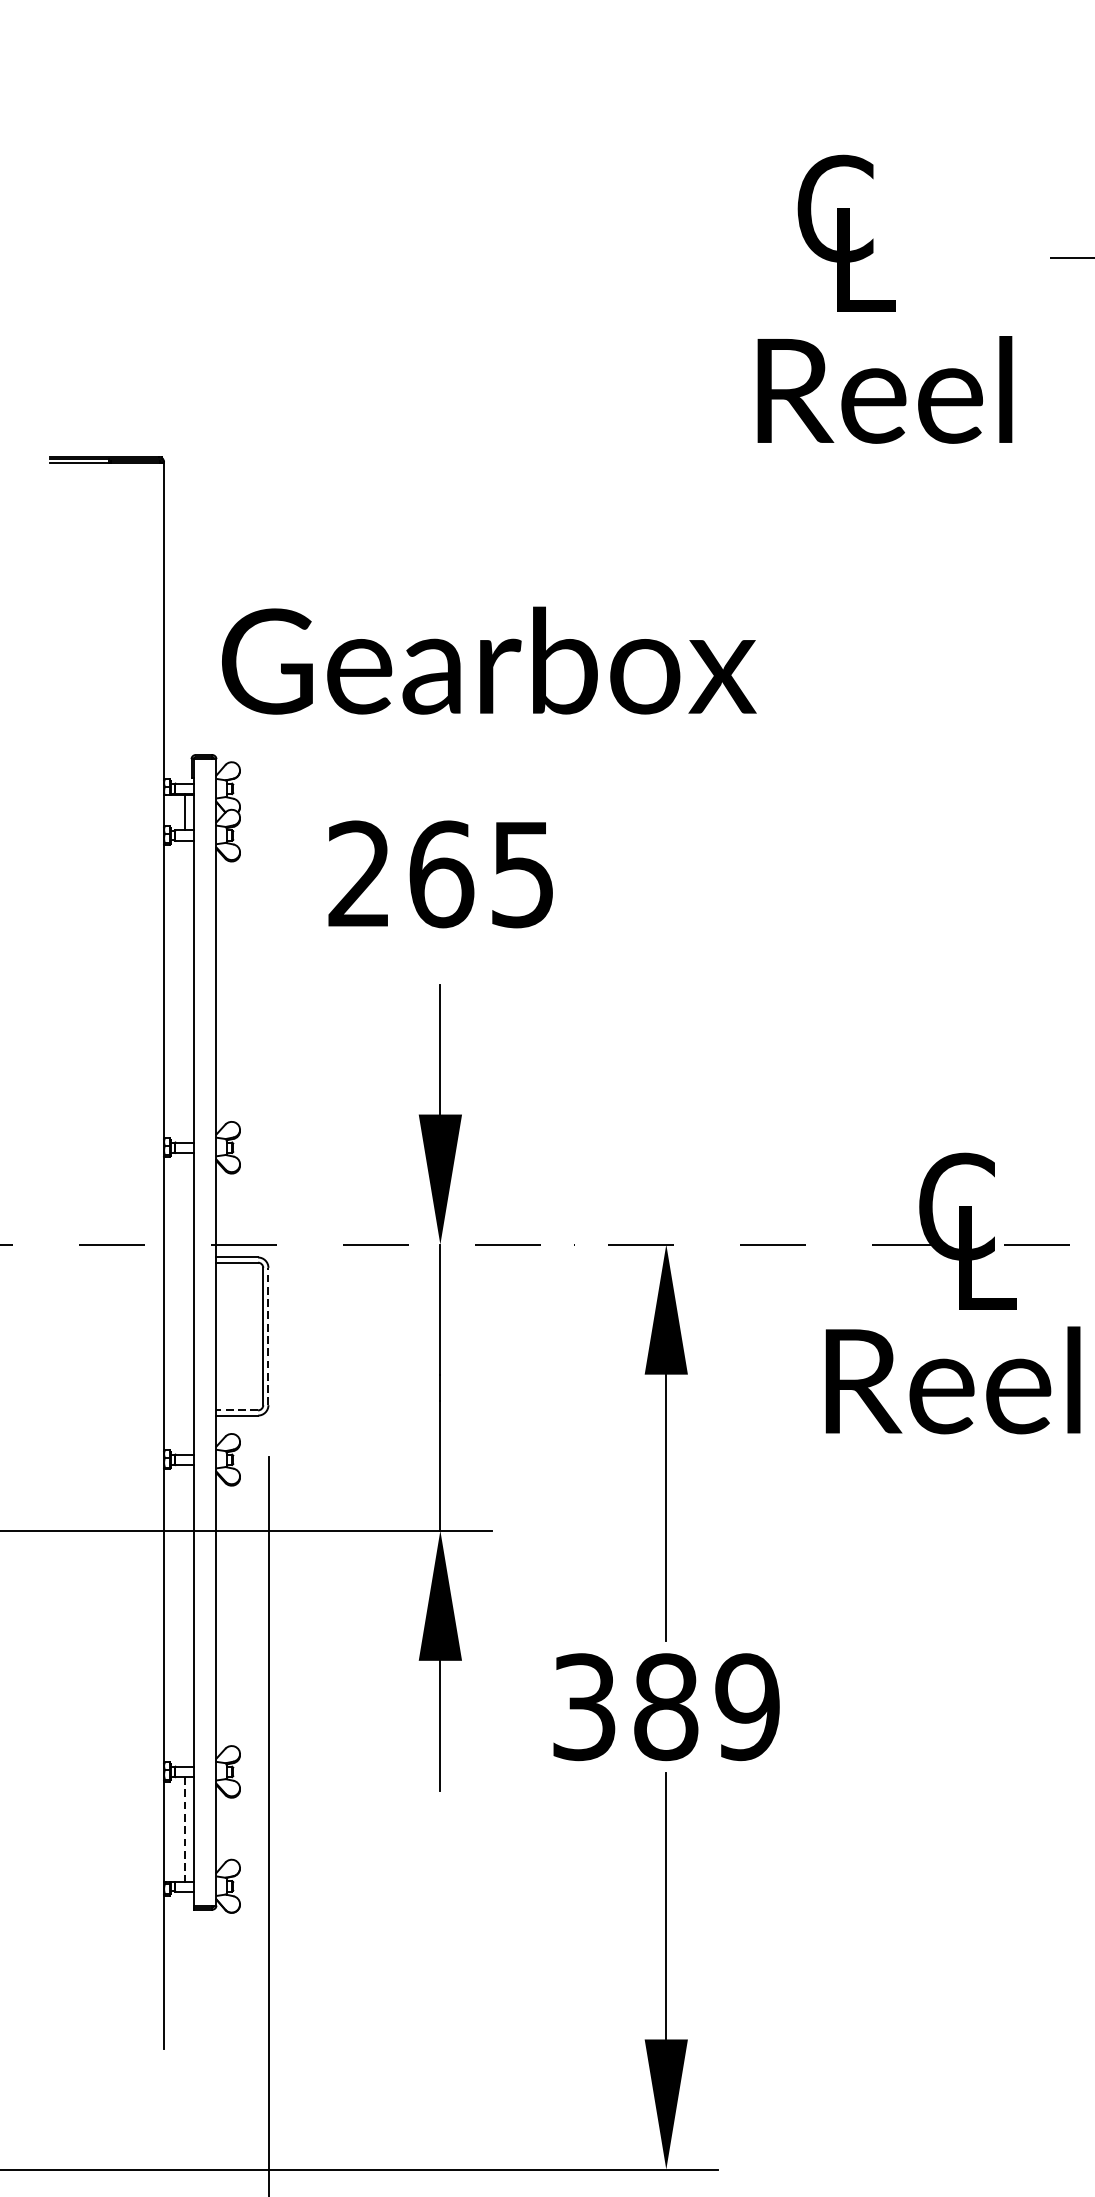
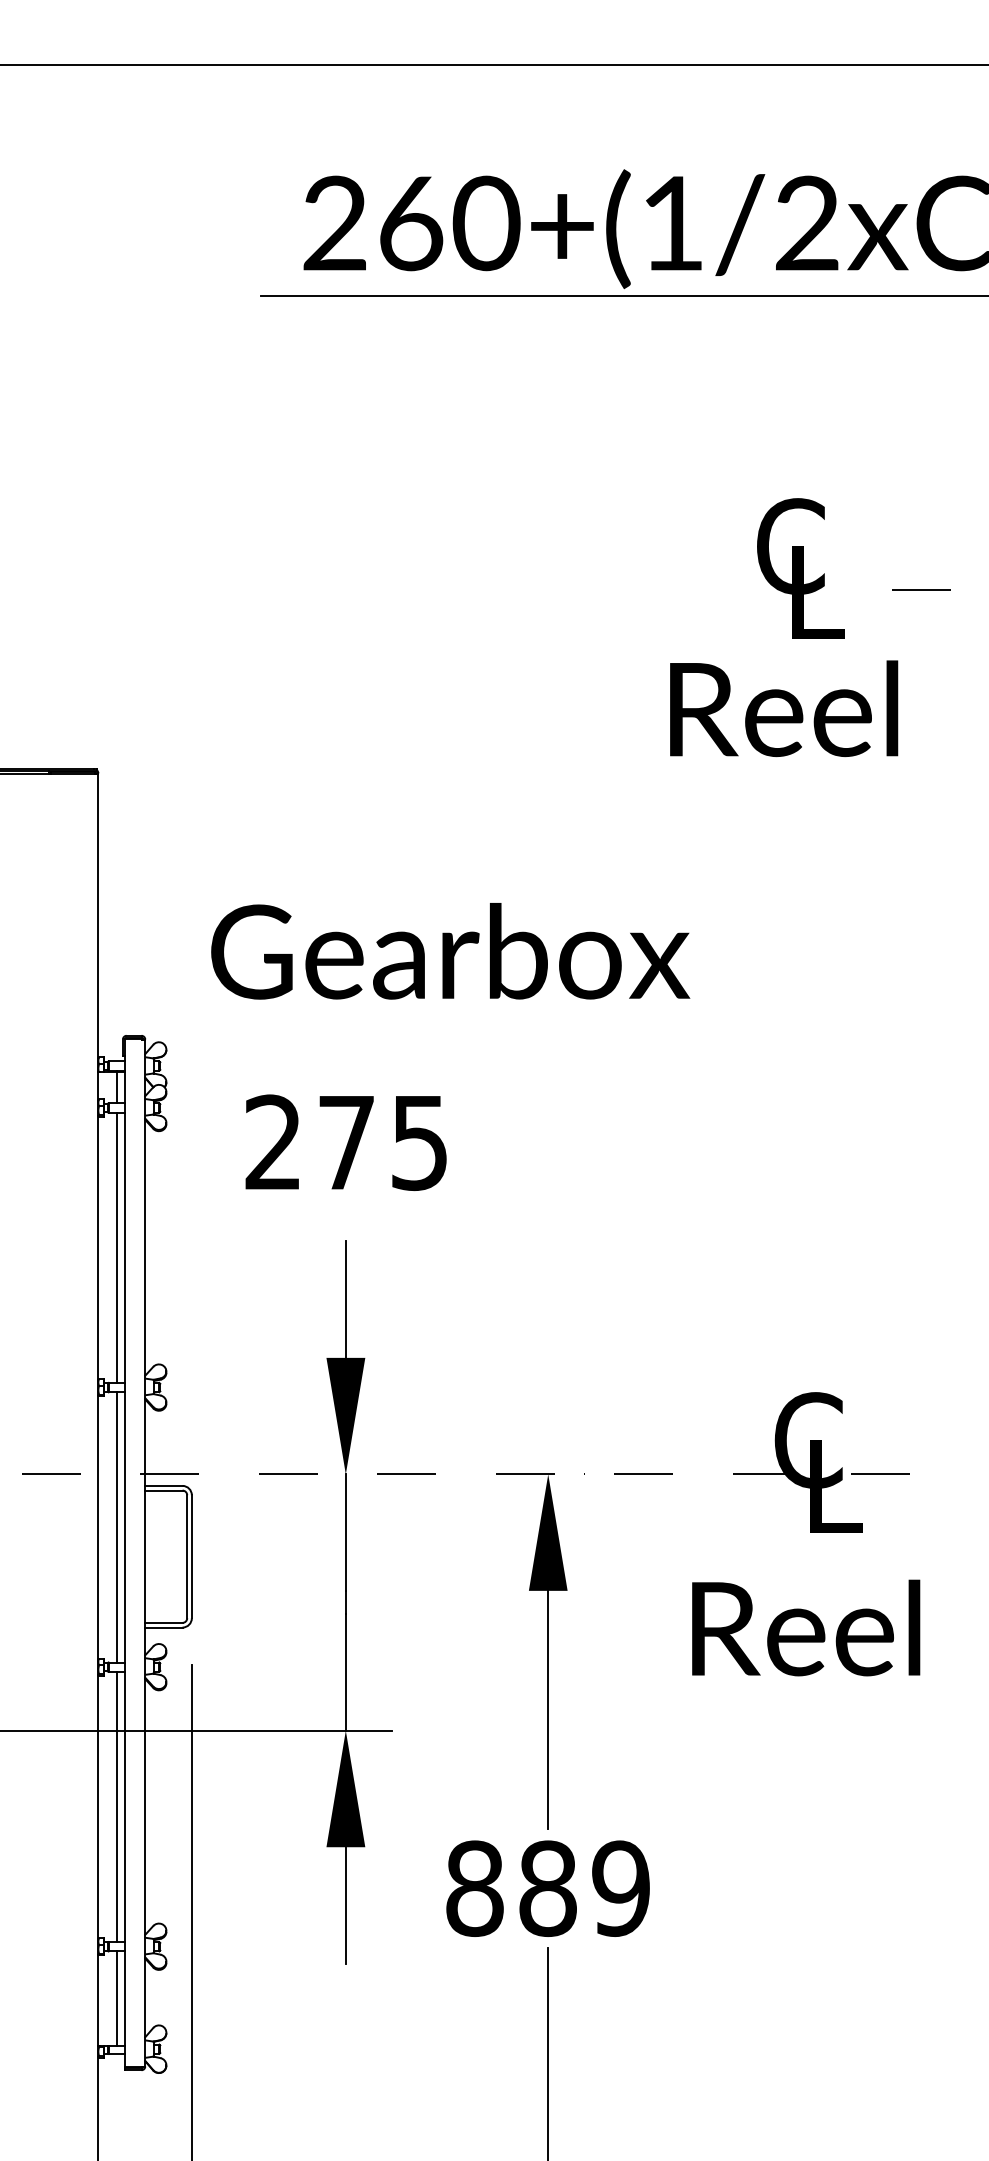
text: (846, 233) -> (800, 568), moved
text: (885, 389) -> (784, 708), moved
text: (489, 660) -> (450, 951), moved
text: (442, 874) -> (347, 1142), 265 -> 275
line: (185, 991) -> (117, 1247), added
line: (185, 1303) -> (117, 1527), added
line: (268, 1336) -> (191, 1556), dashed -> solid
text: (953, 1379) -> (806, 1627), moved
line: (236, 1409) -> (163, 1622), dashed -> solid
line: (185, 1615) -> (117, 1806), added
text: (583, 1706) -> (474, 1888), 389 -> 889
line: (185, 1829) -> (117, 1998), dashed -> solid

